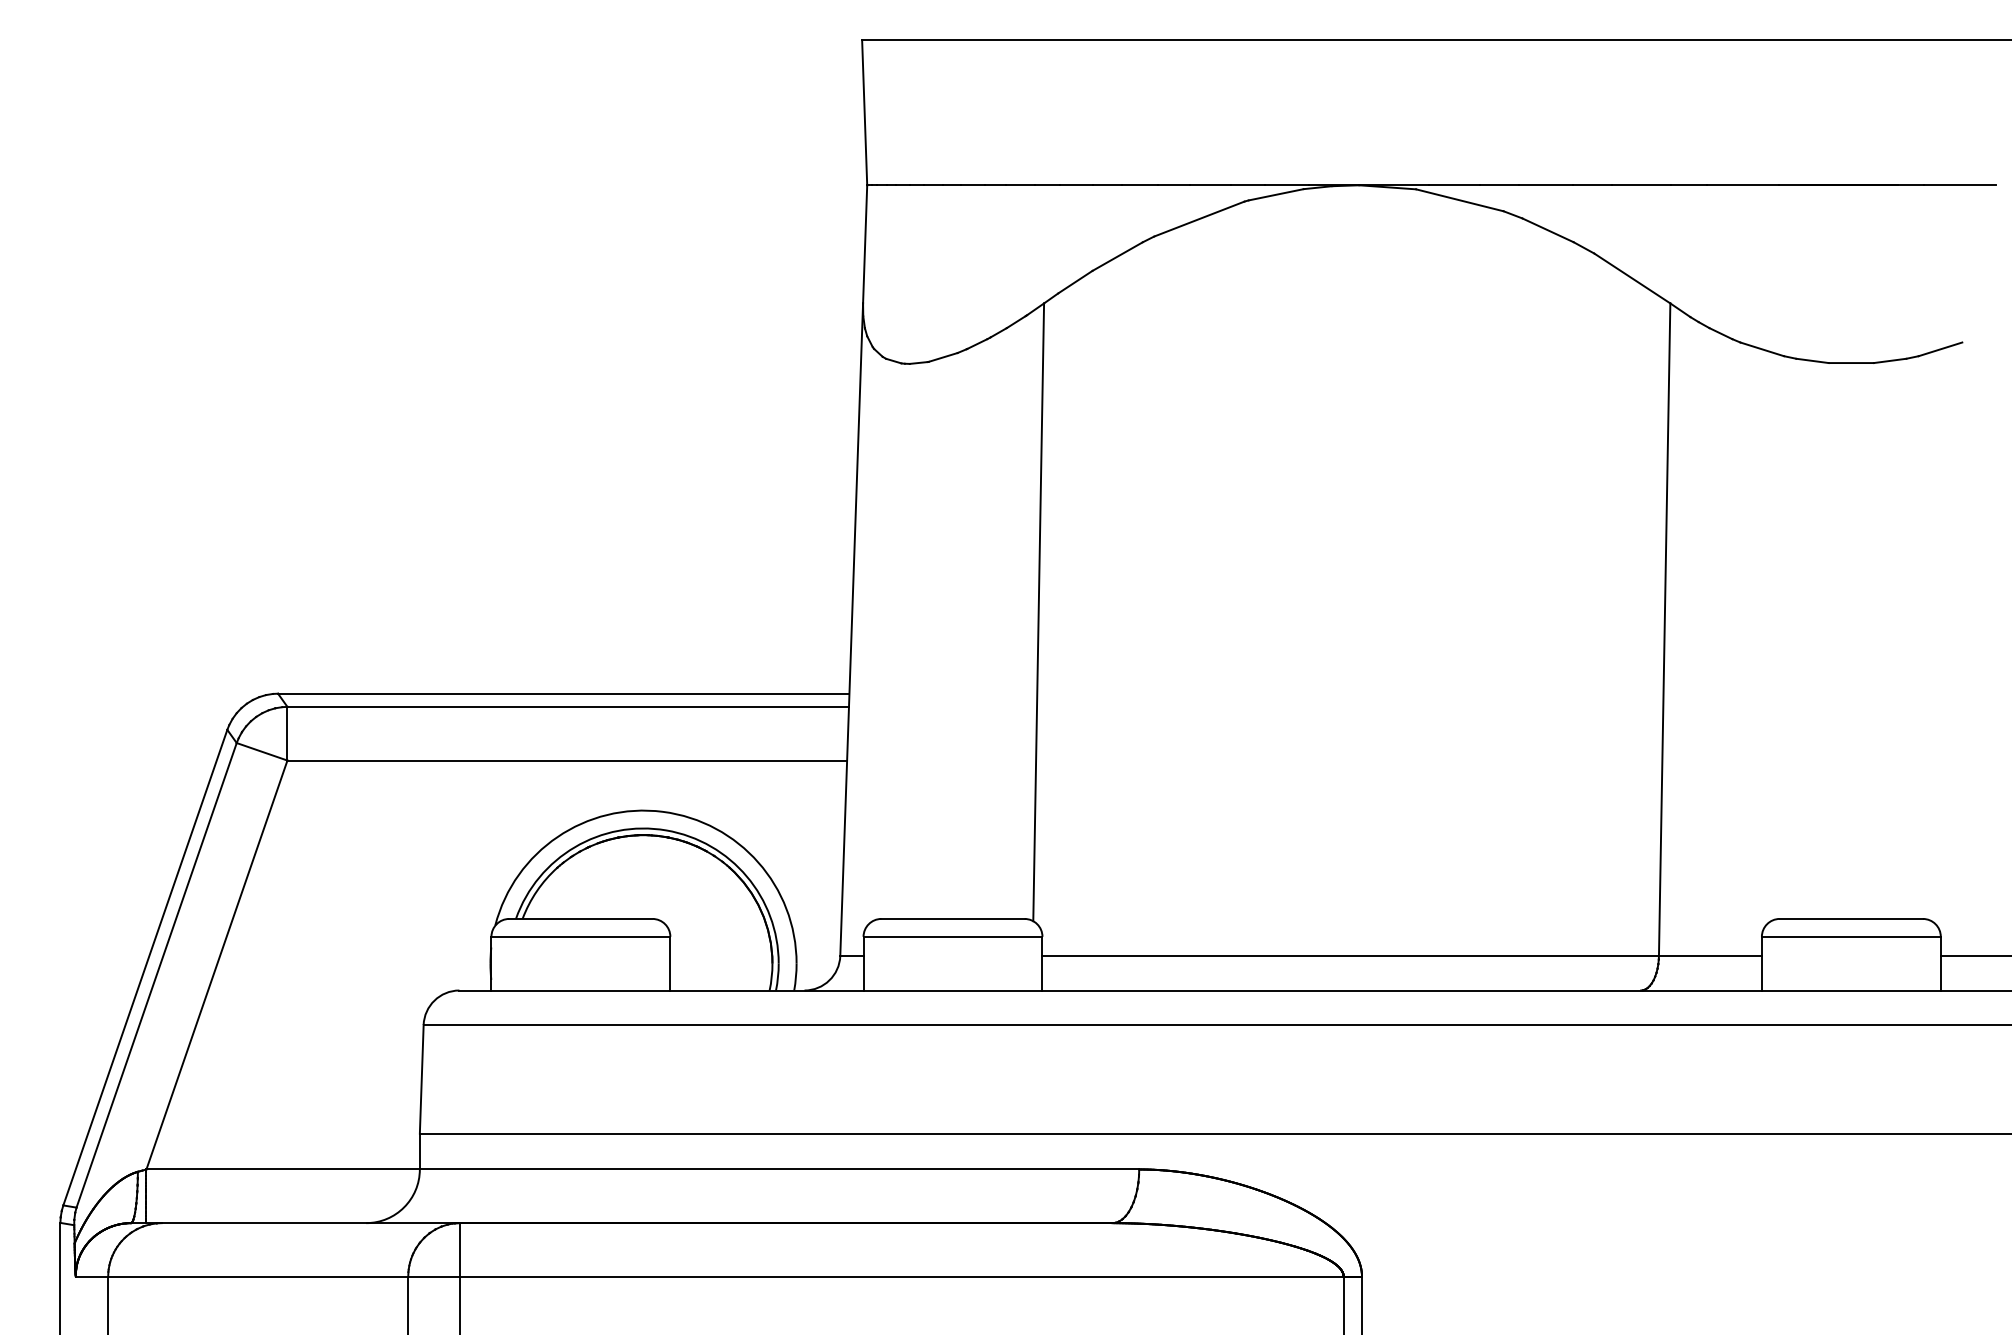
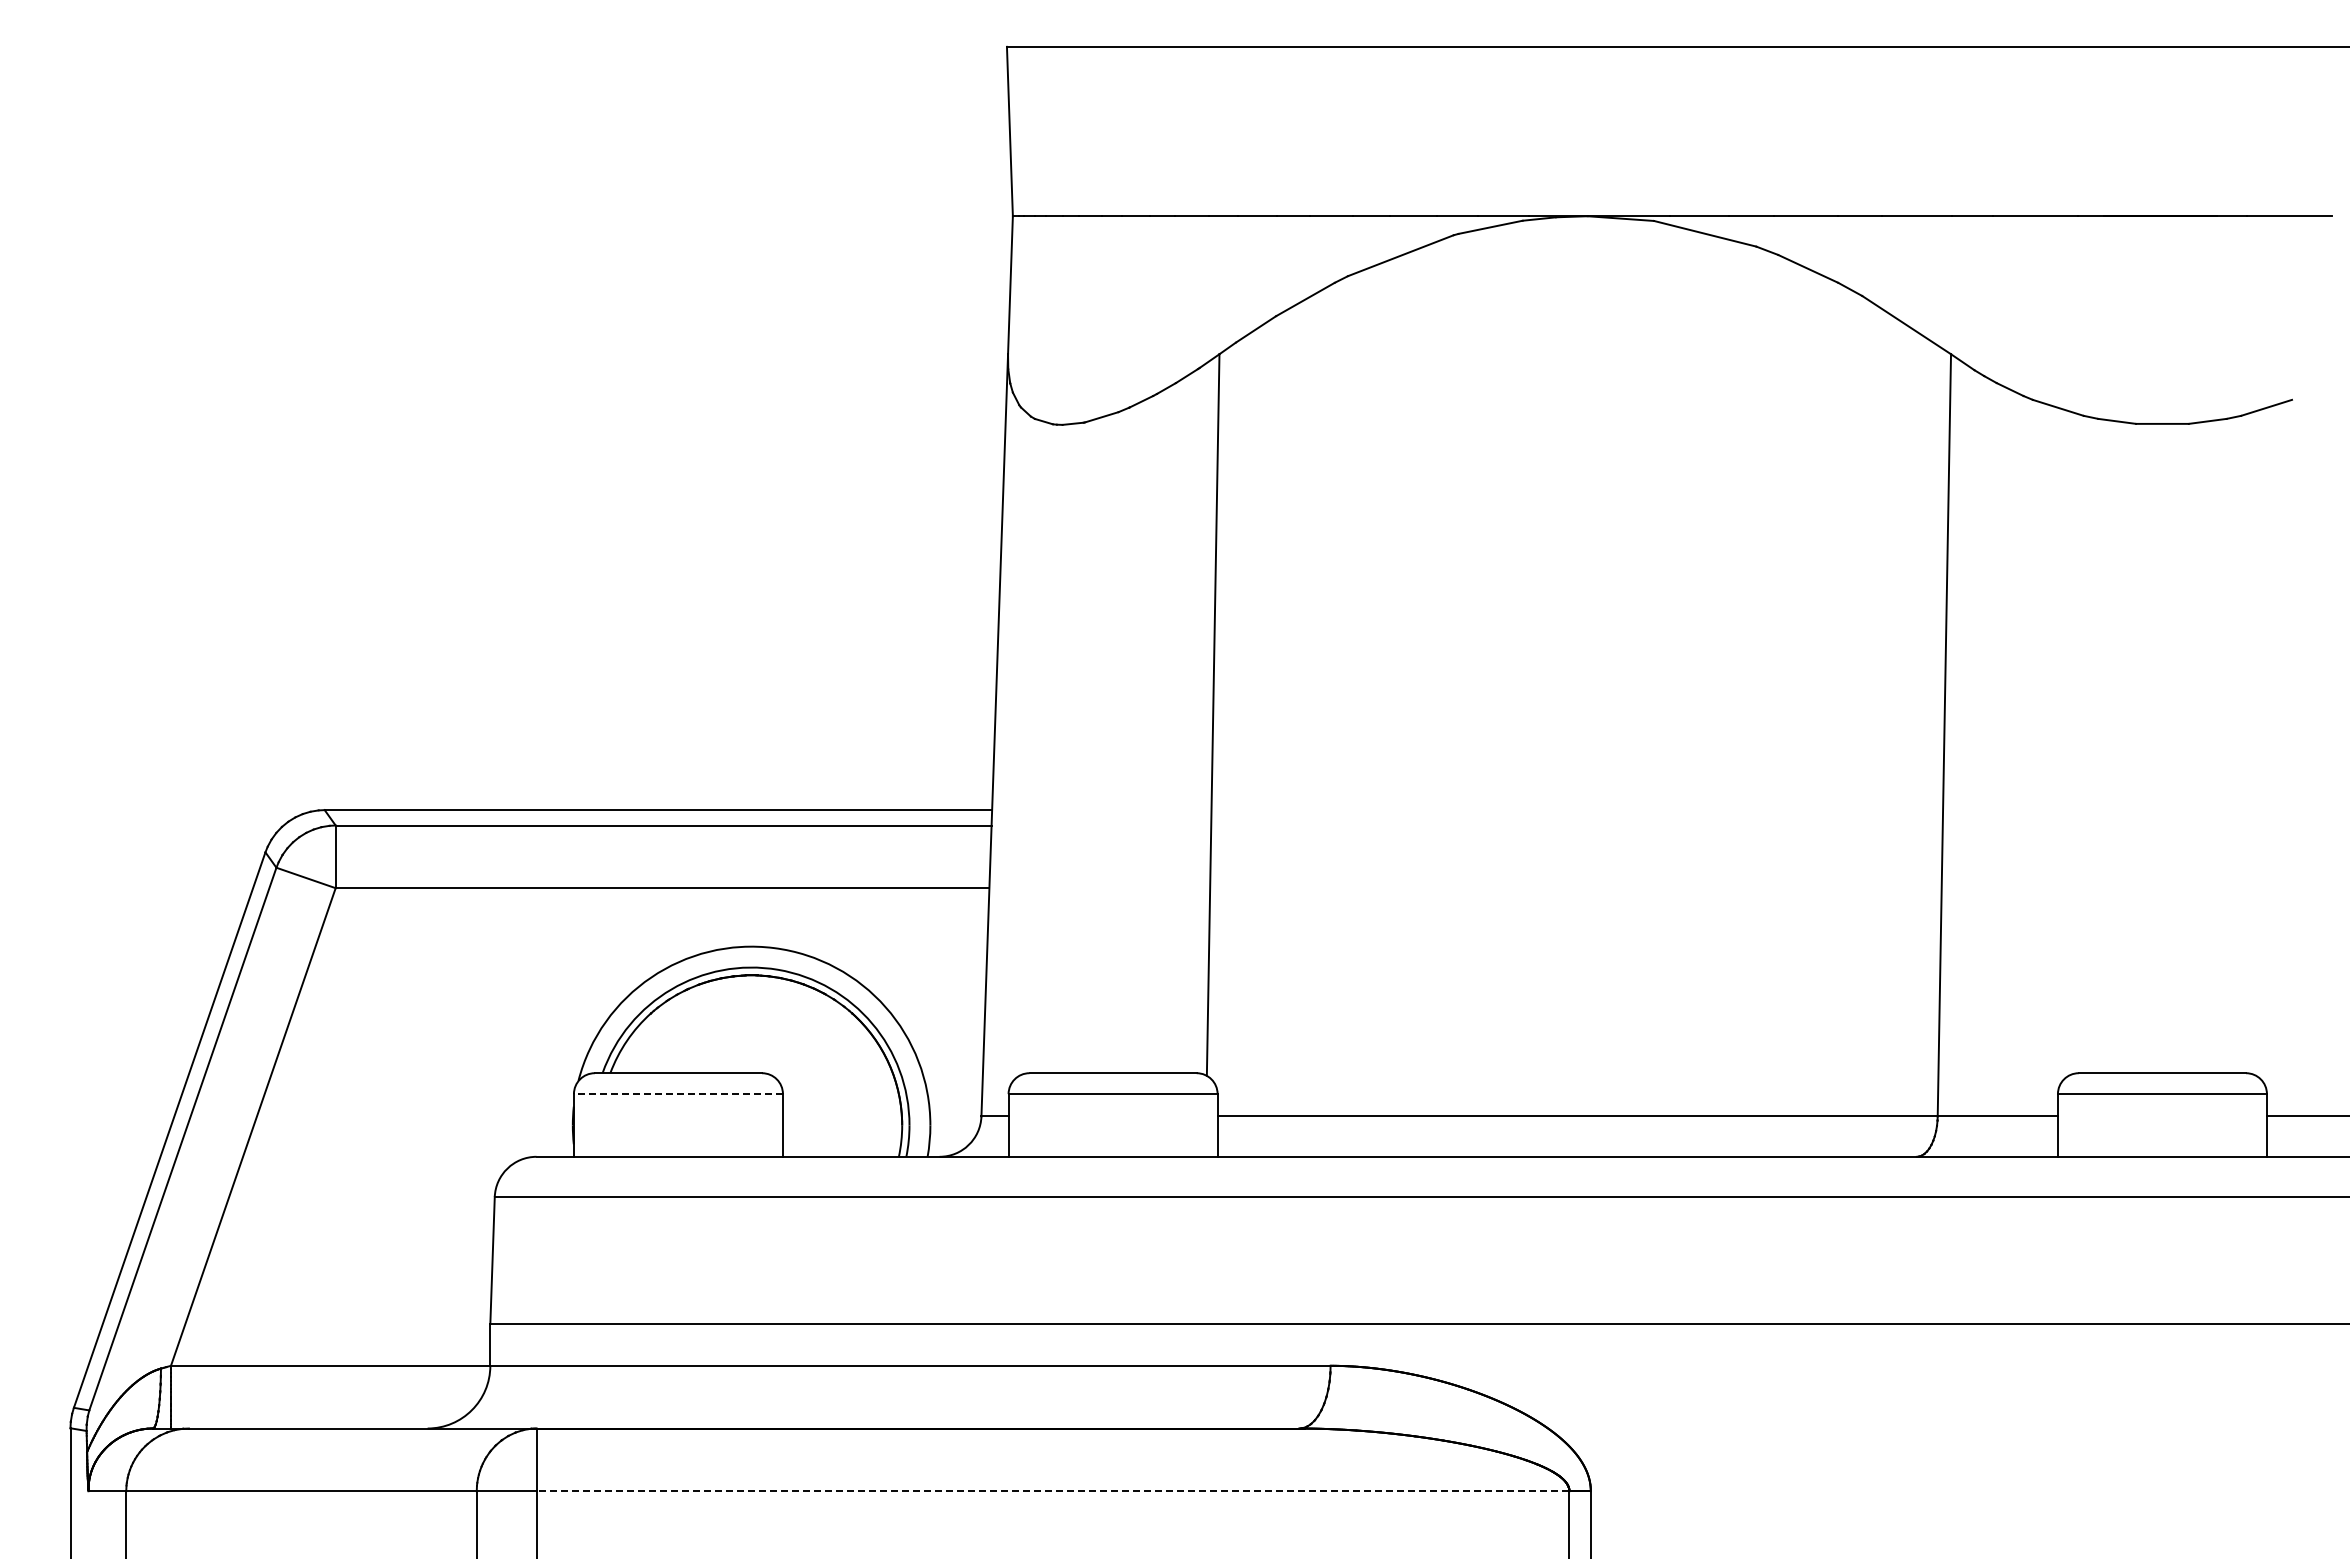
line: (580, 937) -> (678, 1094), solid -> dashed
line: (901, 1277) -> (1052, 1491), solid -> dashed

